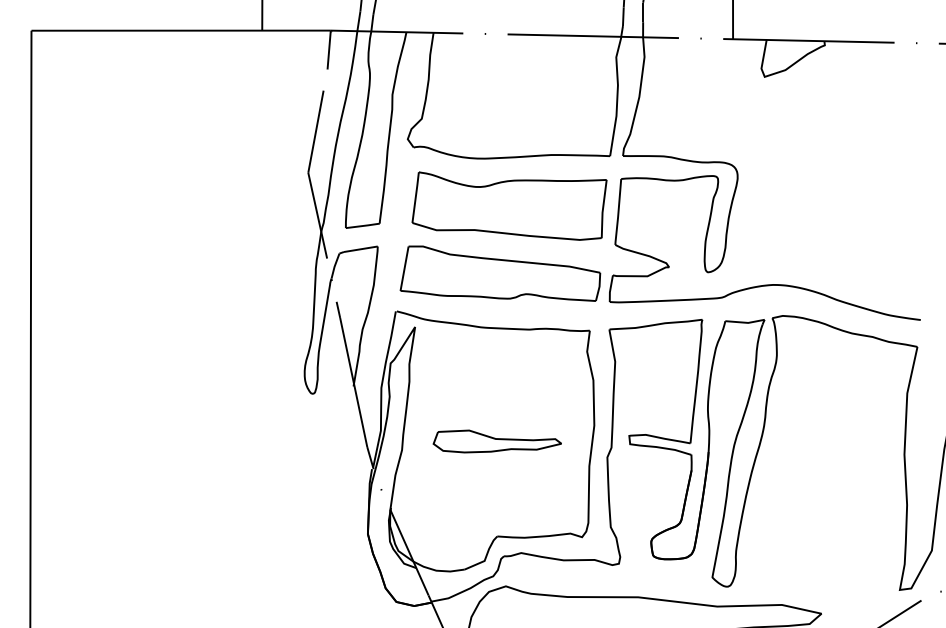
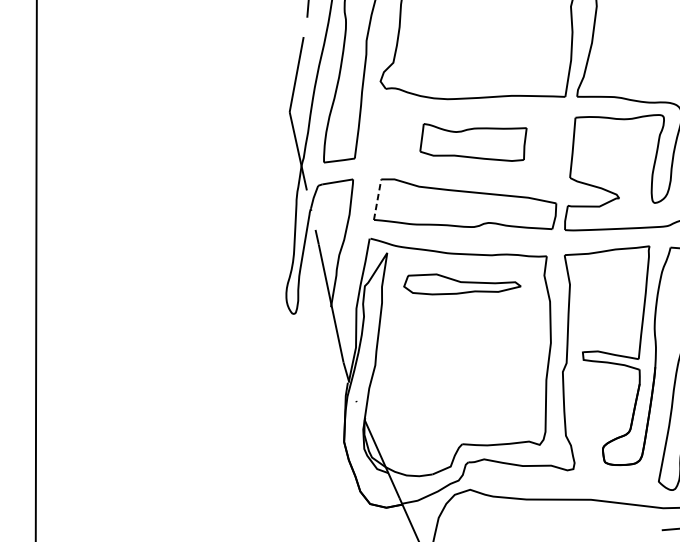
part: (509, 205) -> (473, 141), size x0.6
line: (404, 268) -> (377, 199), solid -> dashed
part: (496, 441) -> (461, 284), moved

